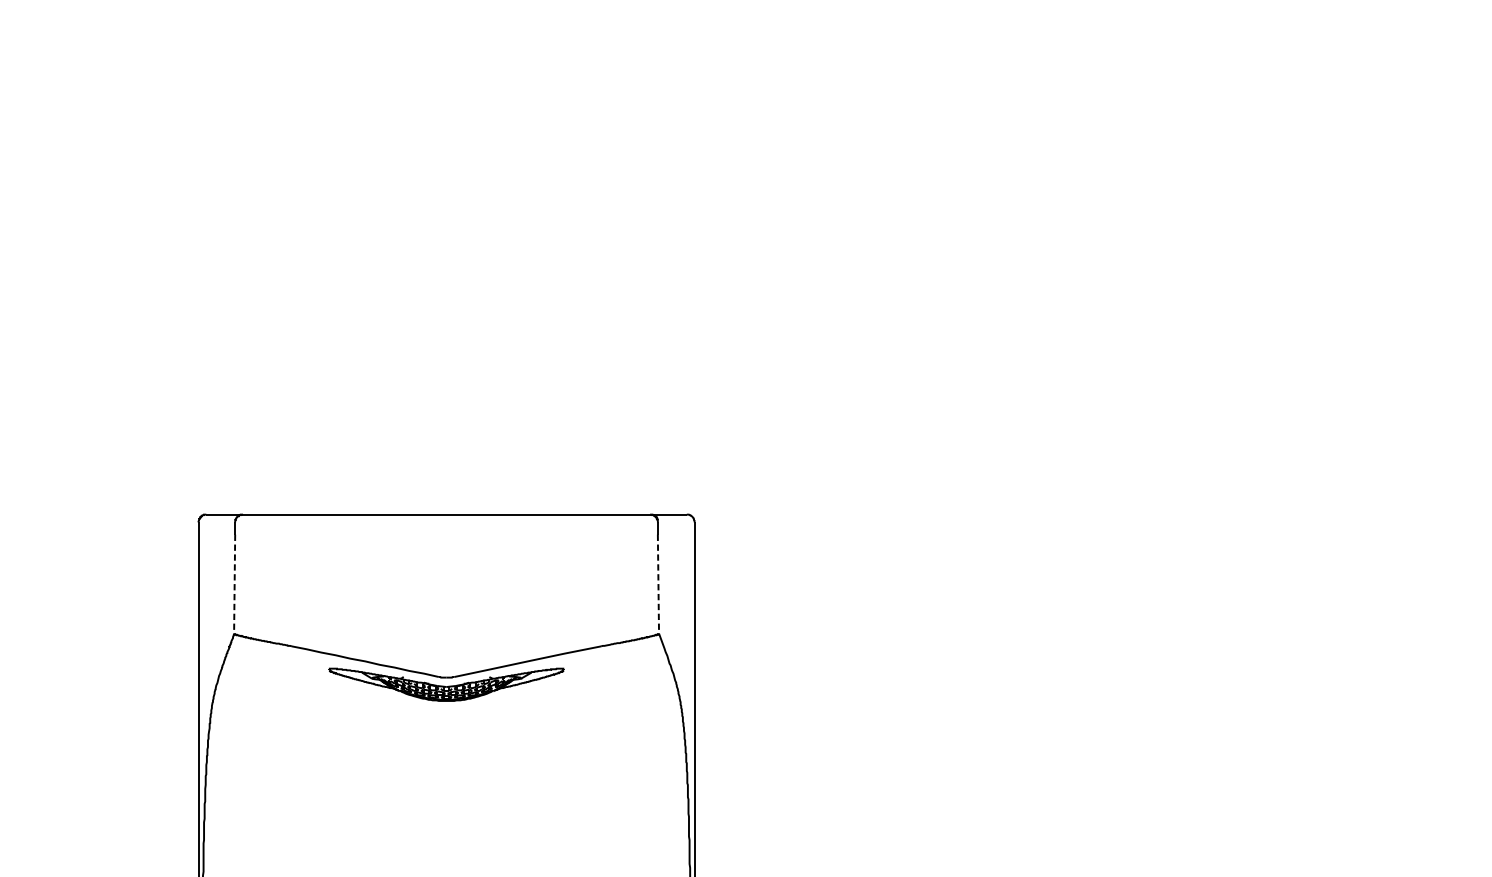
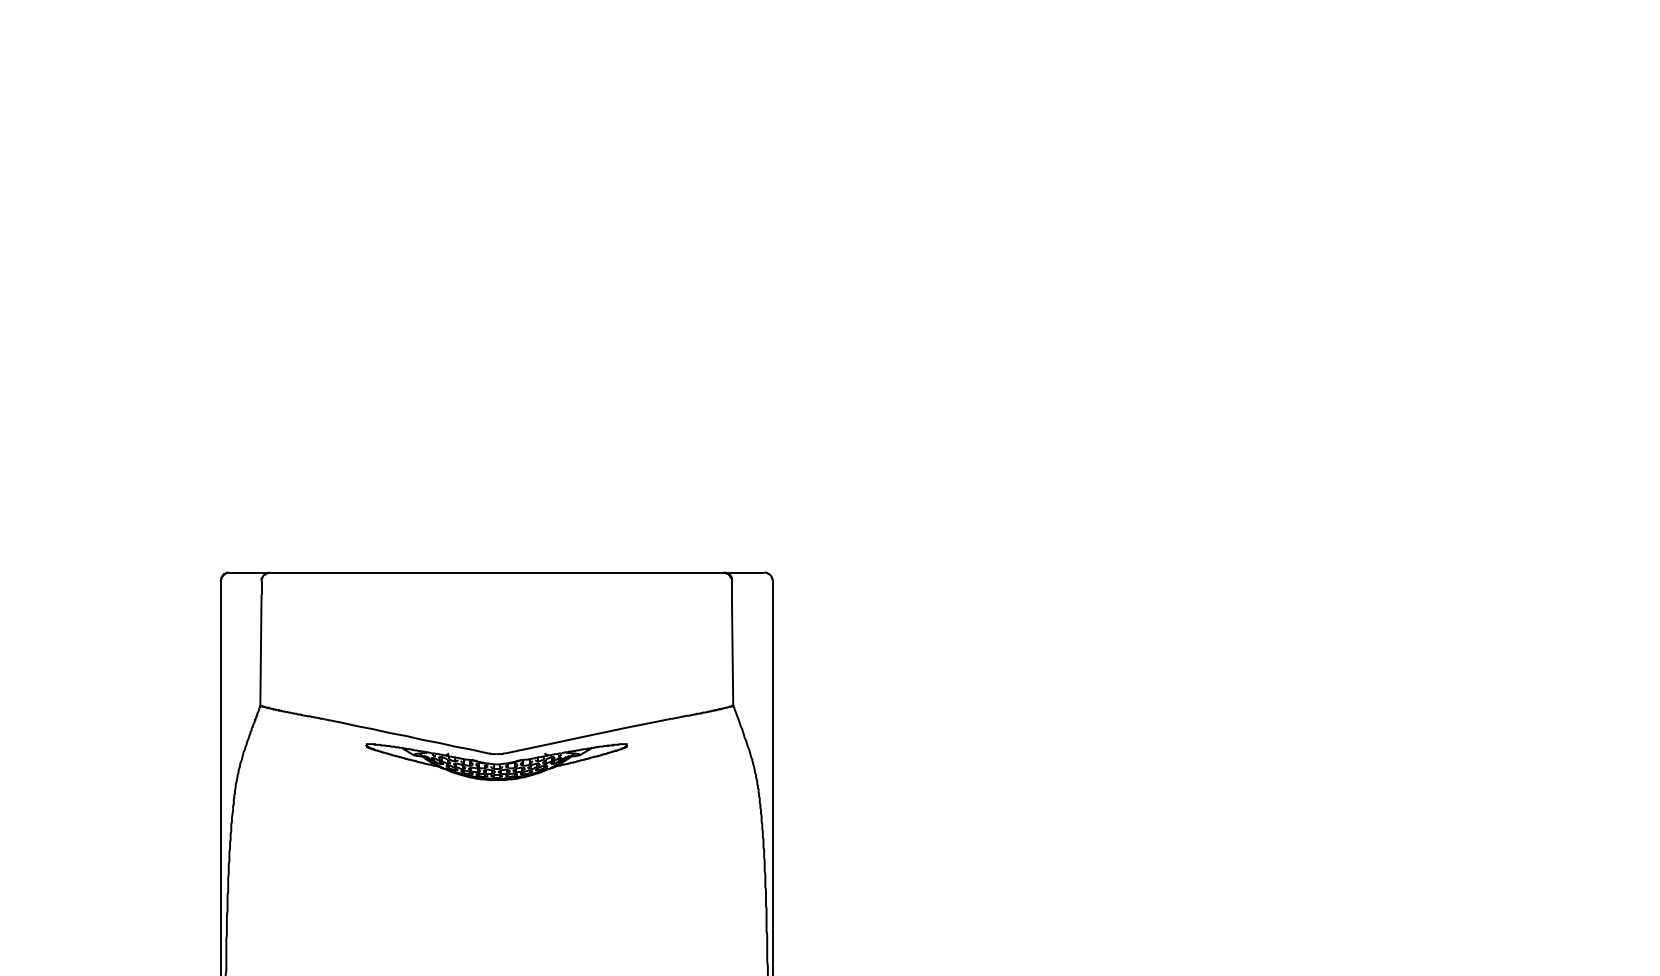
line: (234, 584) -> (260, 650), dashed -> solid
line: (658, 584) -> (732, 650), dashed -> solid

